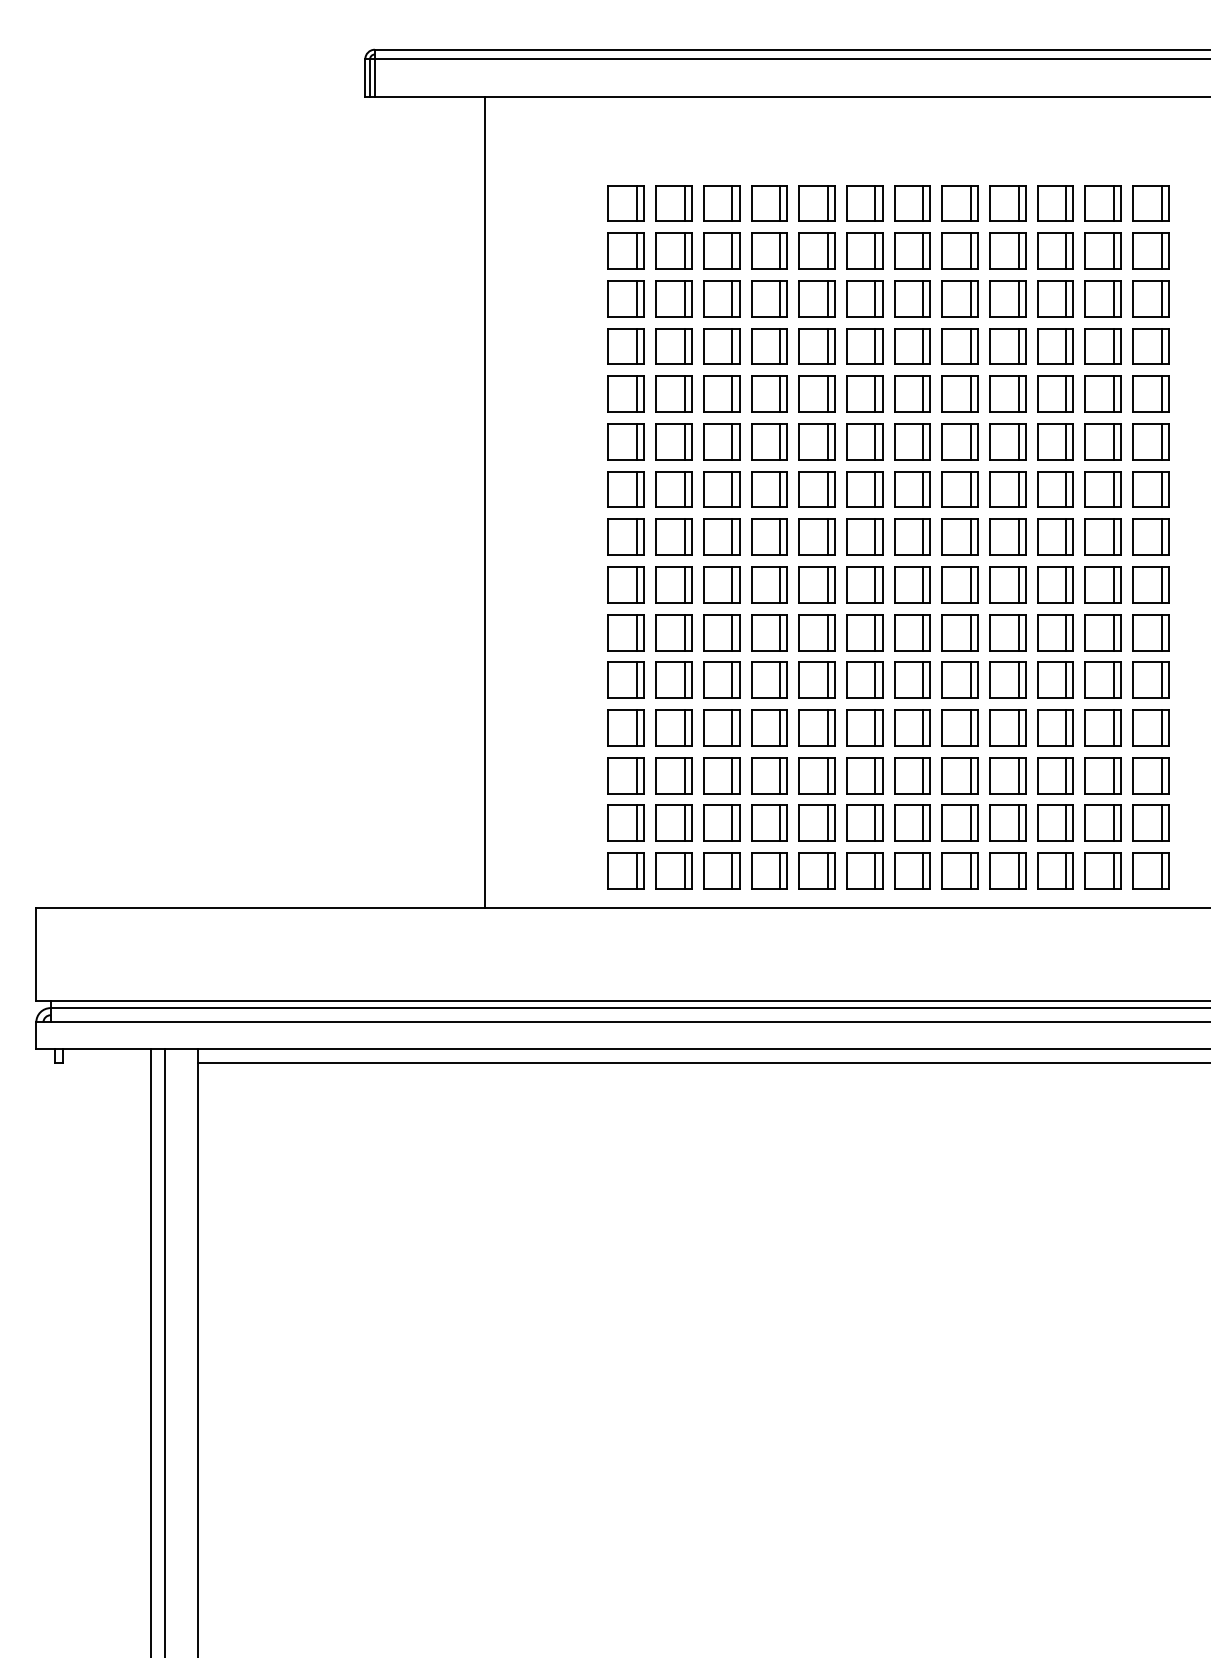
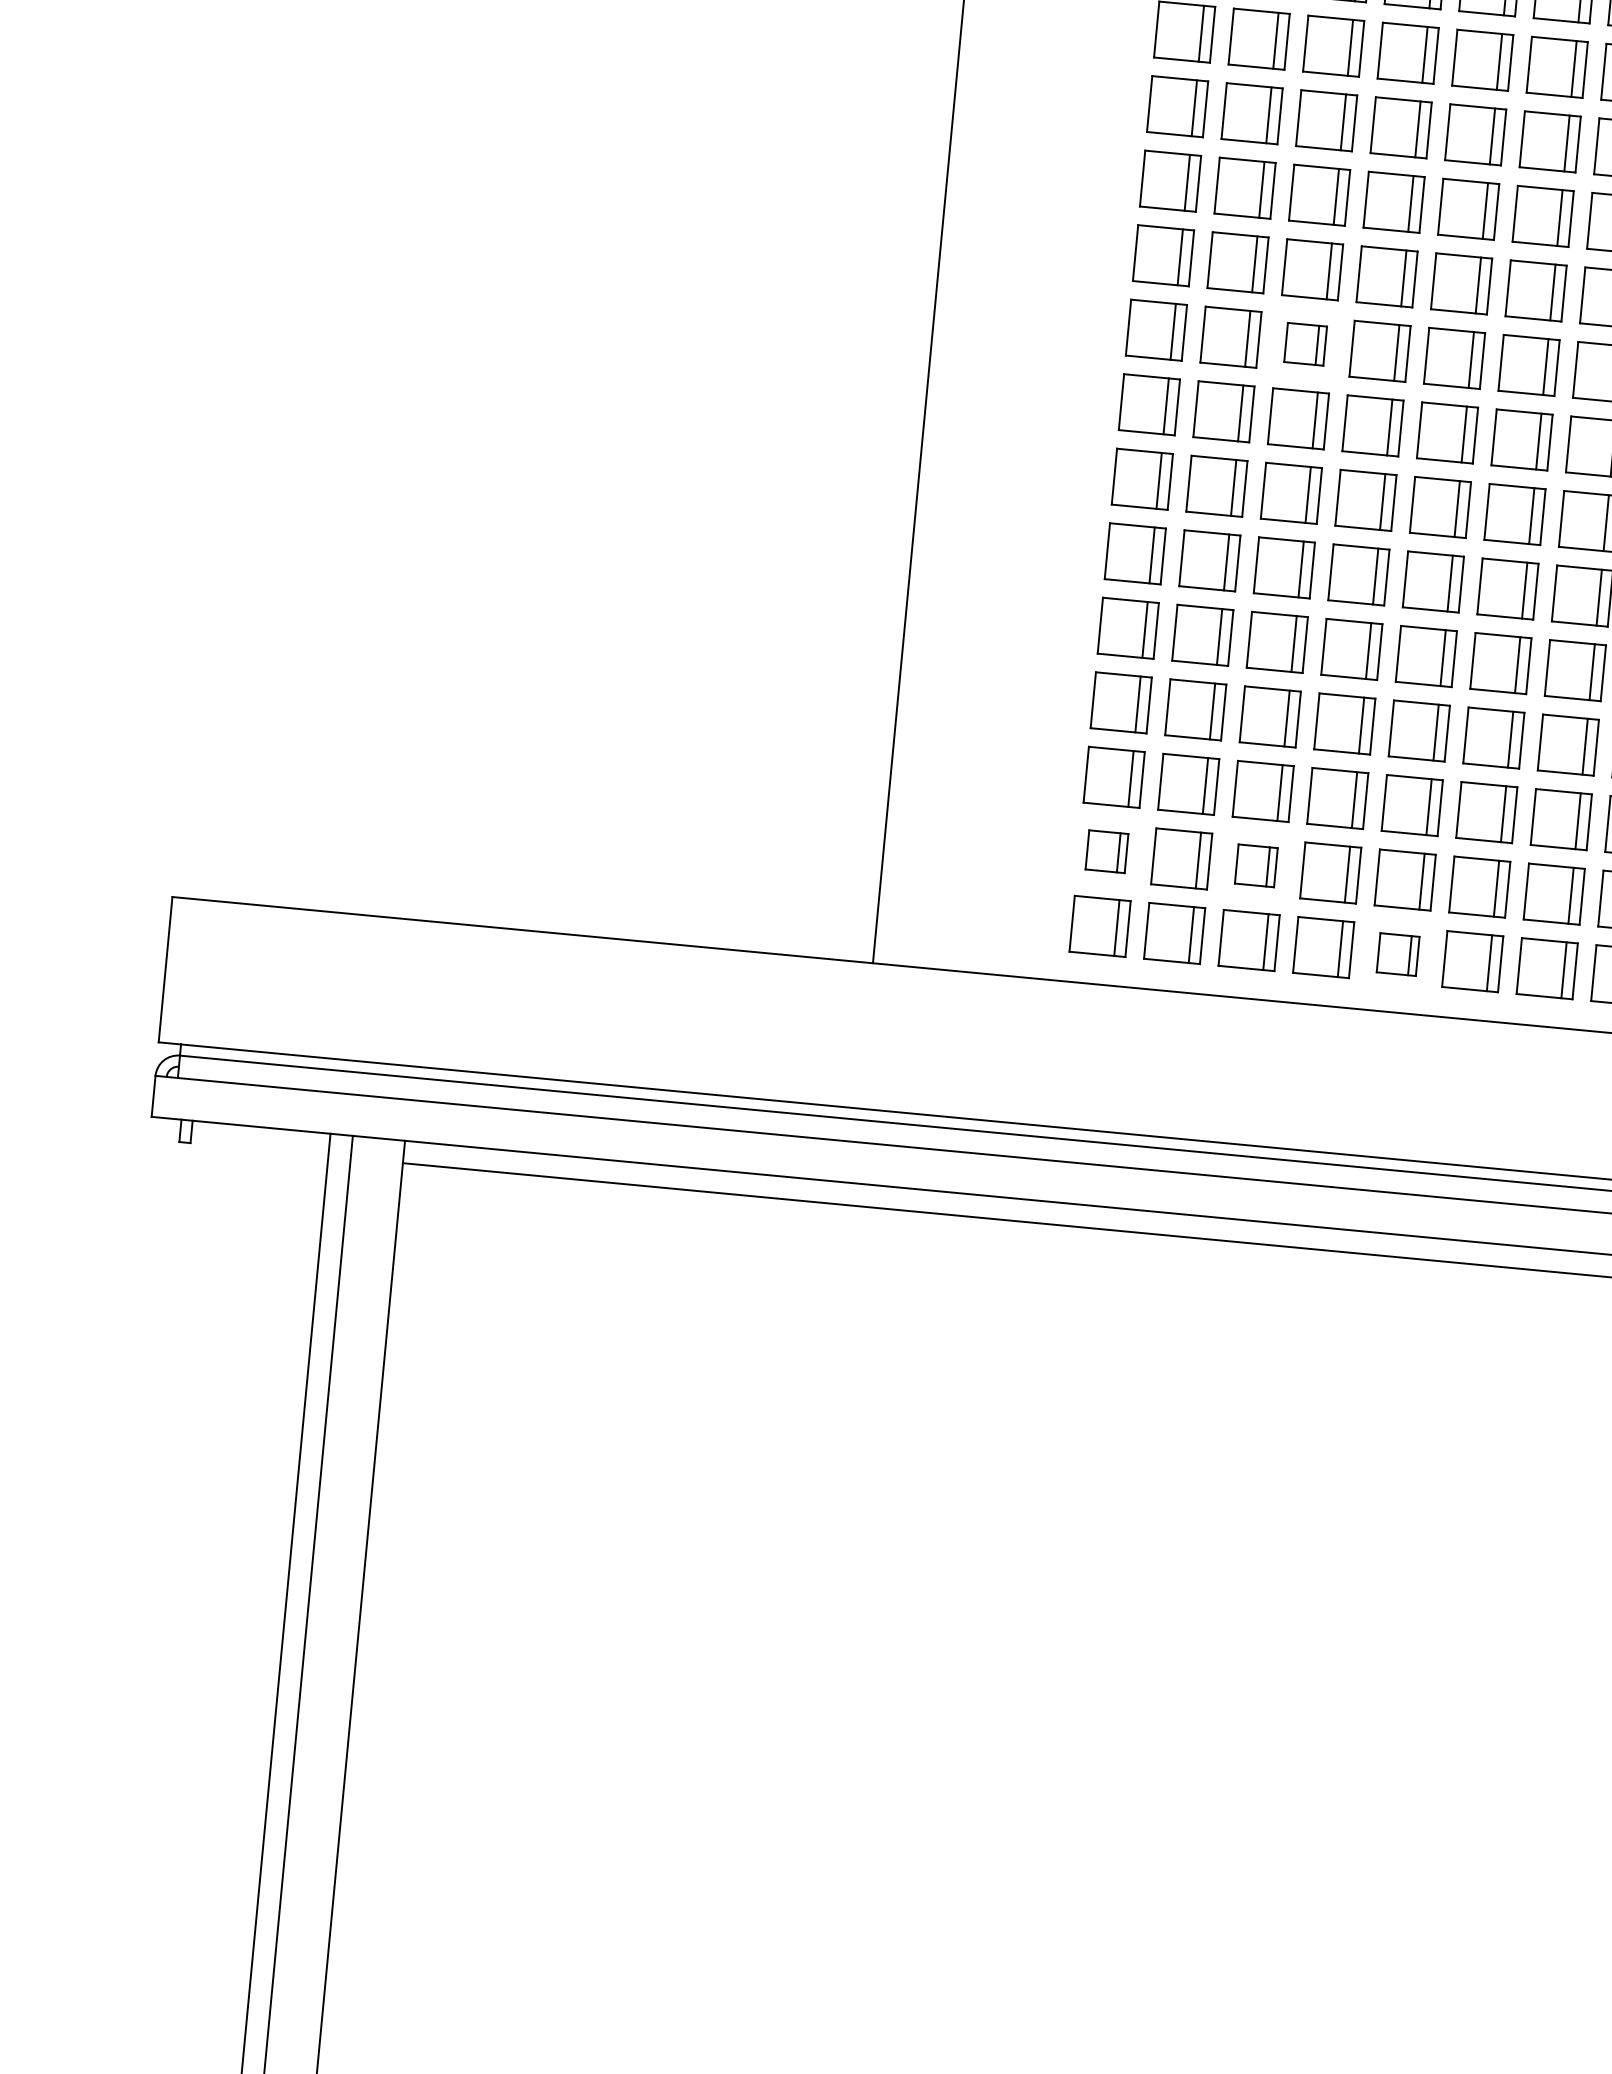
part: (721, 489) -> (1305, 344), size x0.7
part: (625, 822) -> (1105, 850), size x0.7
part: (721, 822) -> (1255, 864), size x0.7
part: (816, 870) -> (1397, 953), size x0.7

